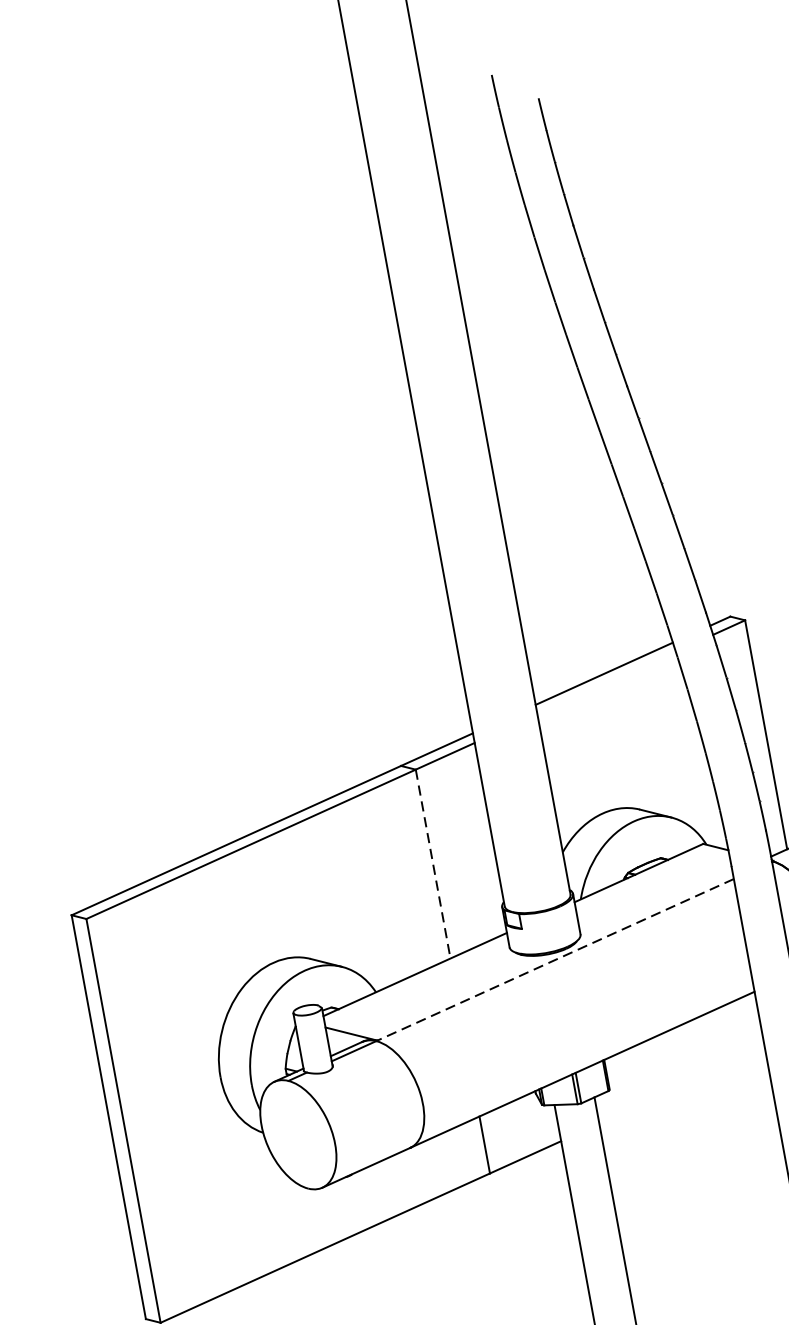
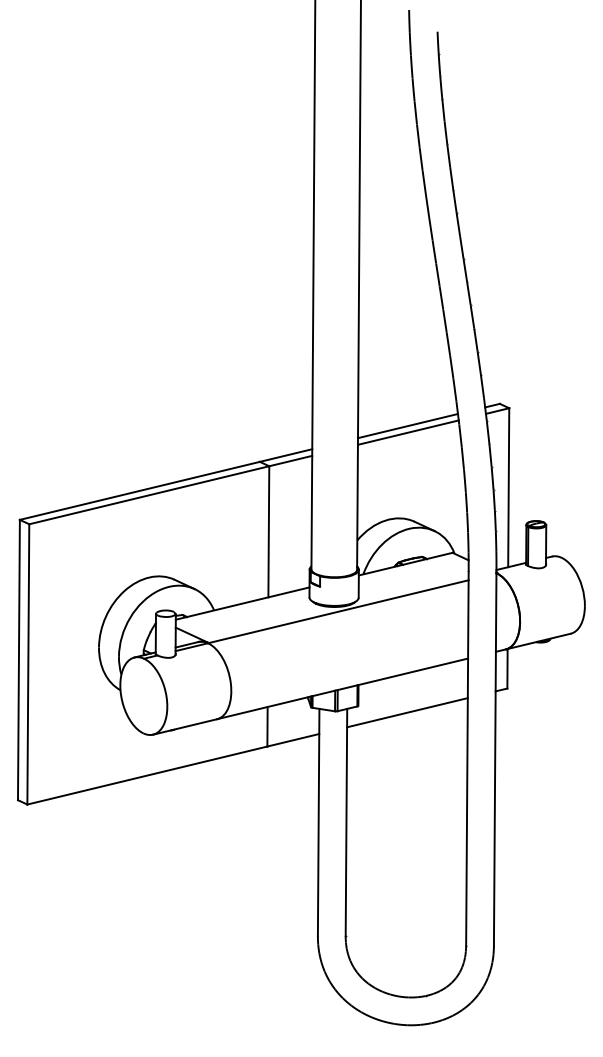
line: (605, 683) -> (407, 432), added
line: (432, 863) -> (268, 531), dashed -> solid
line: (555, 959) -> (338, 611), dashed -> solid
line: (682, 1086) -> (407, 712), added

